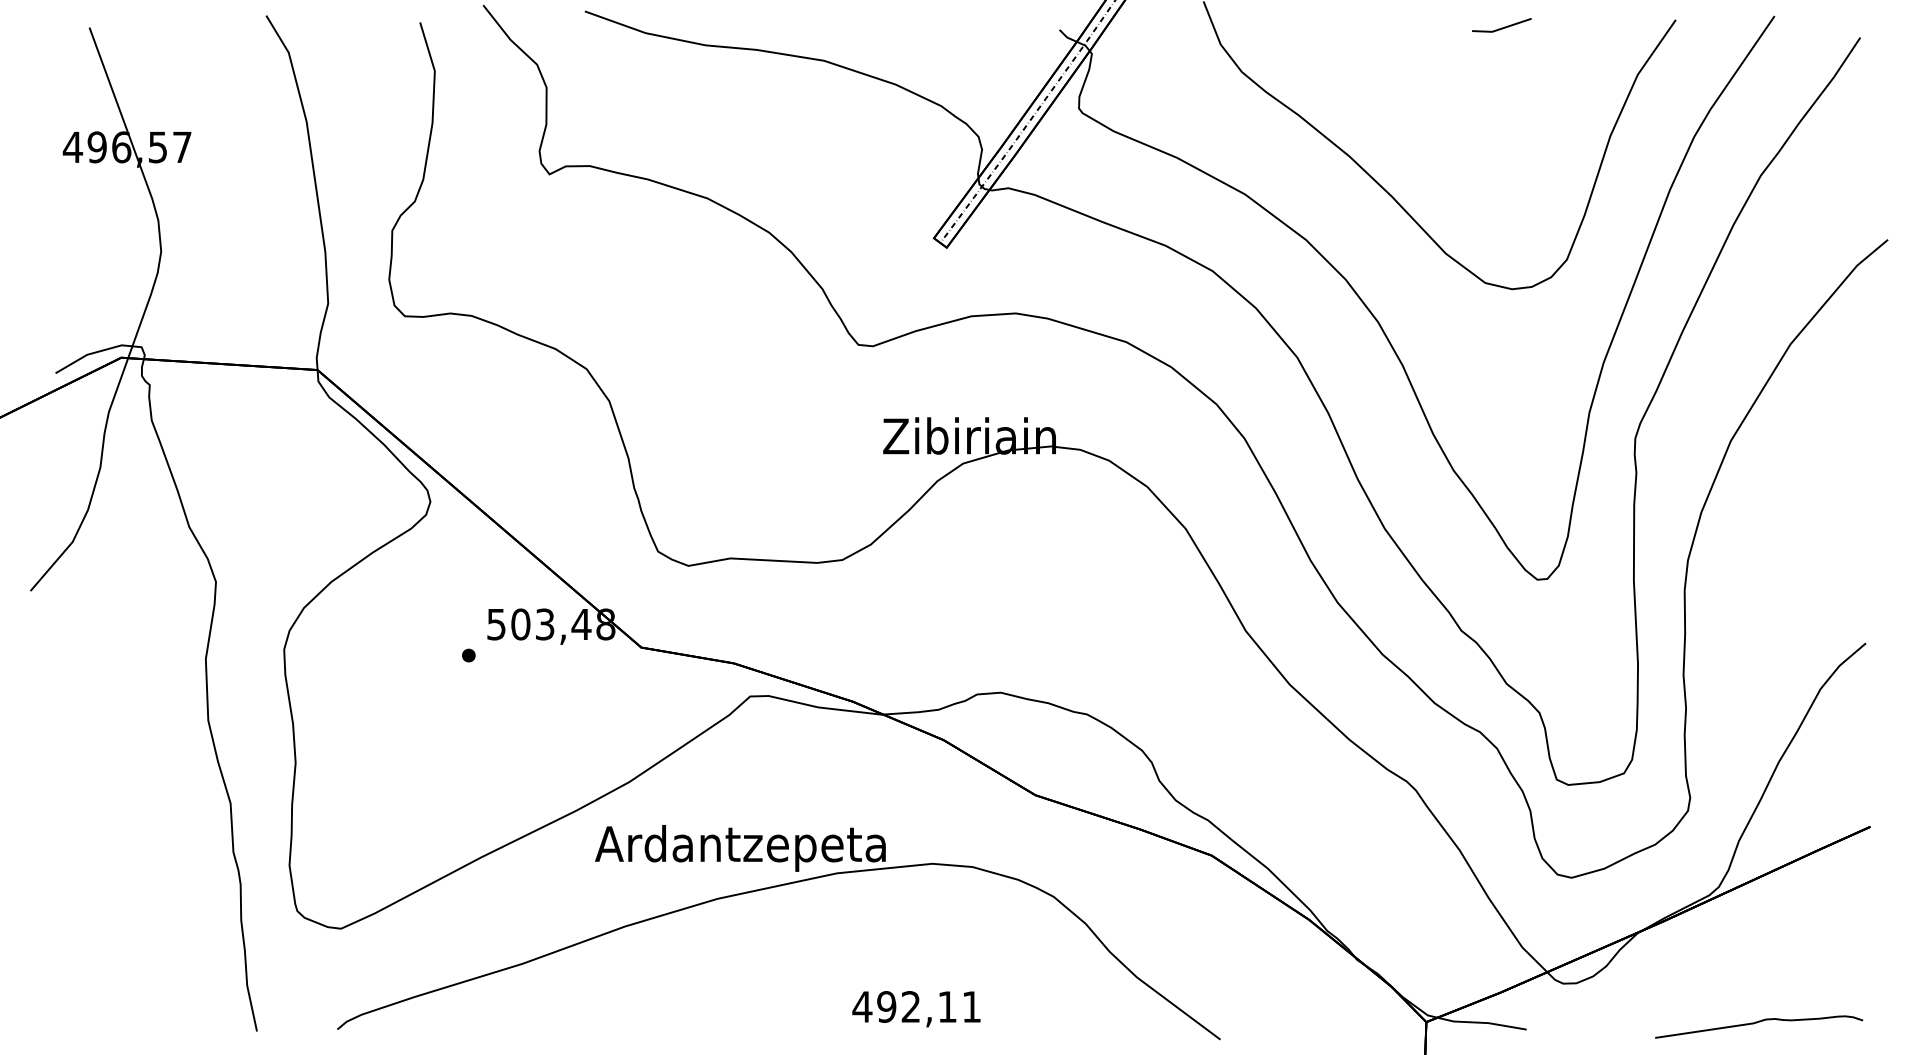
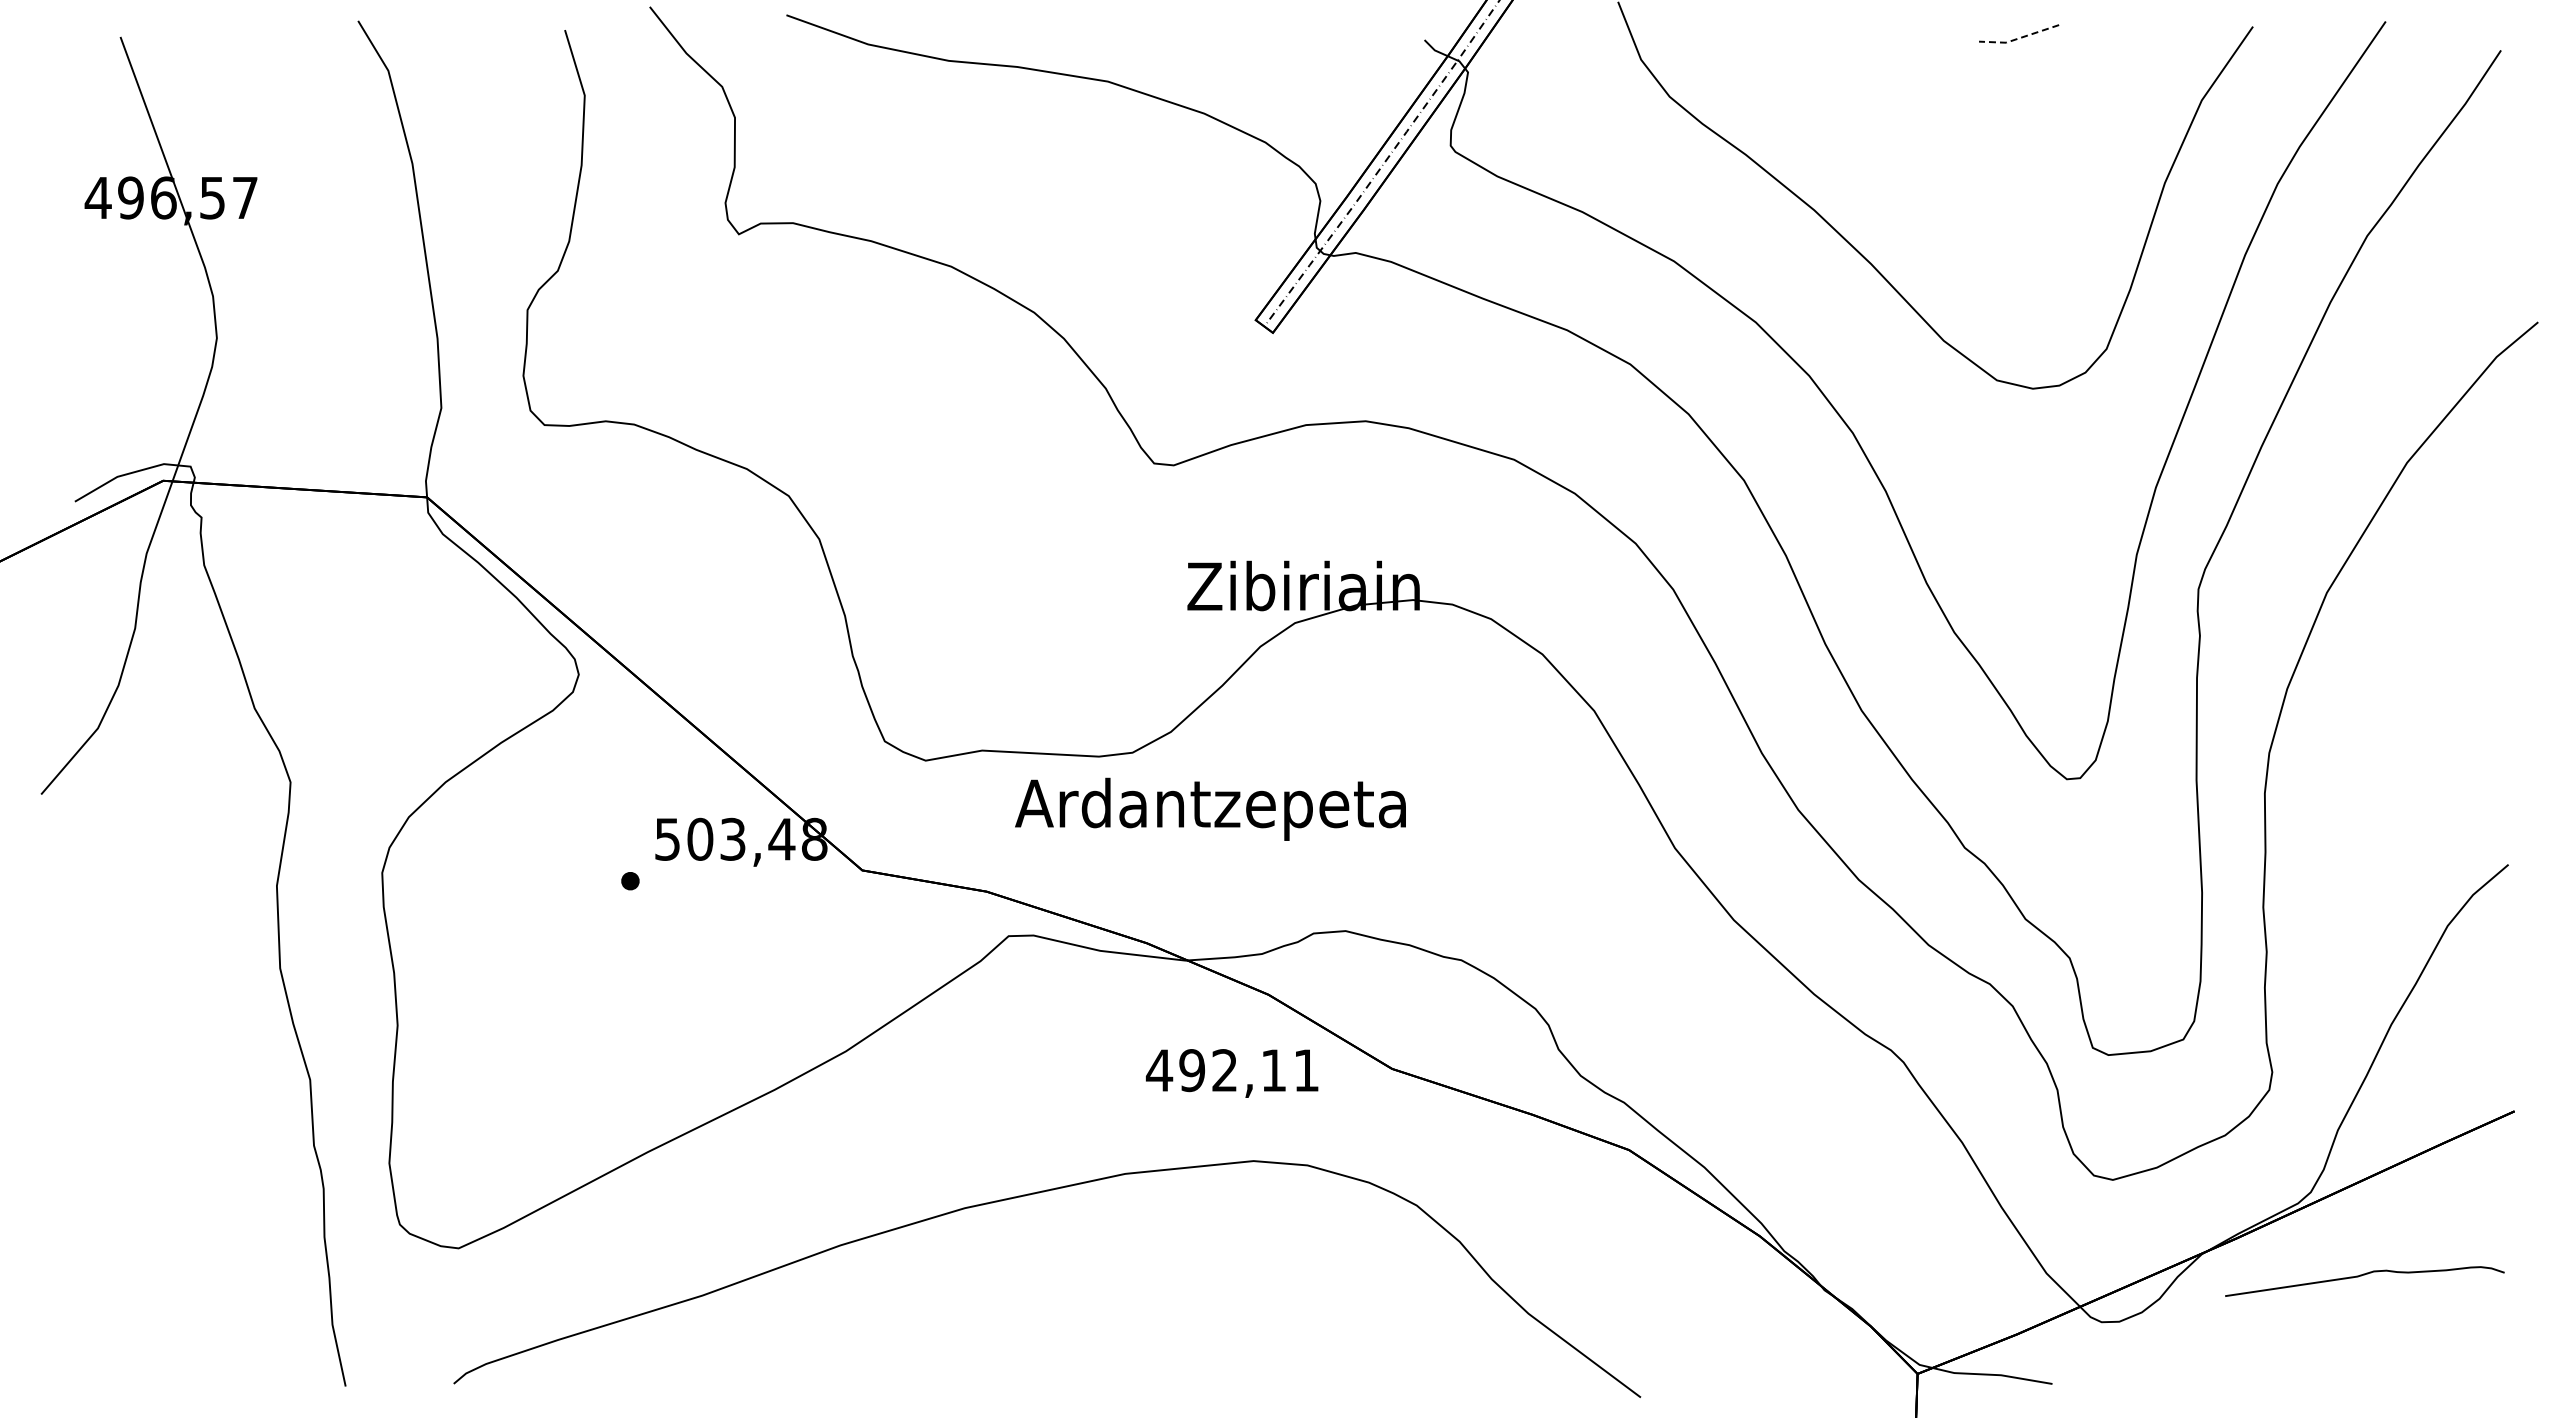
line: (1501, 28) -> (2018, 38), solid -> dashed
text: (740, 847) -> (1210, 808), moved
text: (916, 1009) -> (1232, 1073), moved
curve: (1756, 1023) -> (2361, 1276), moved

